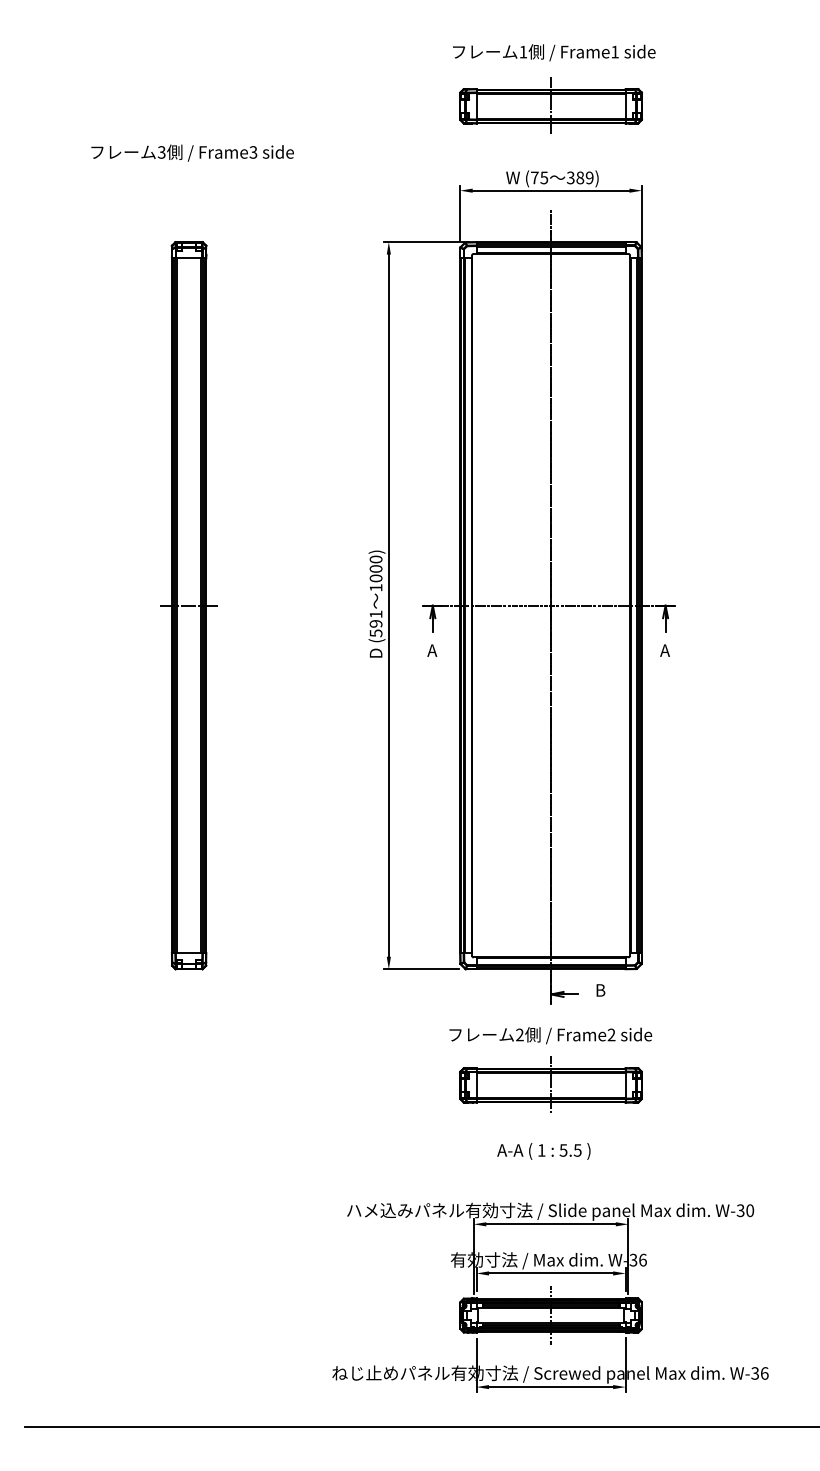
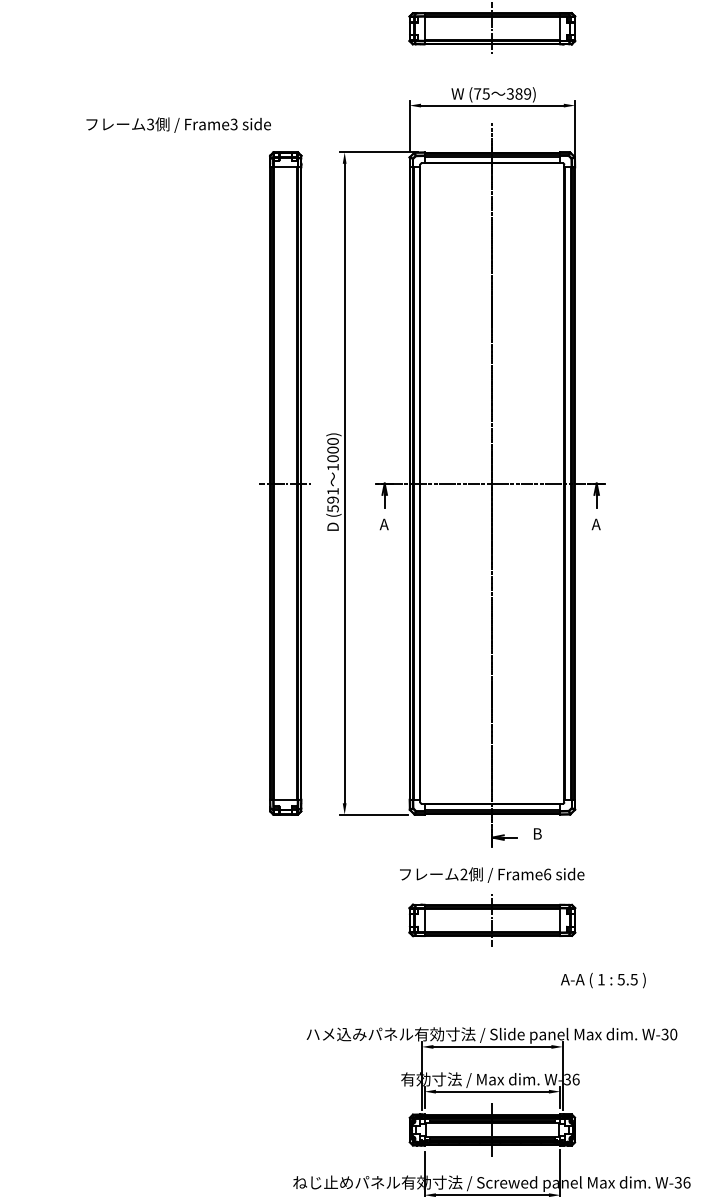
text: (192, 152) -> (178, 124), moved
part: (188, 605) -> (285, 483), moved
text: (611, 1034) -> (547, 874), Frame2 -> Frame6
text: (543, 1151) -> (602, 980), moved

